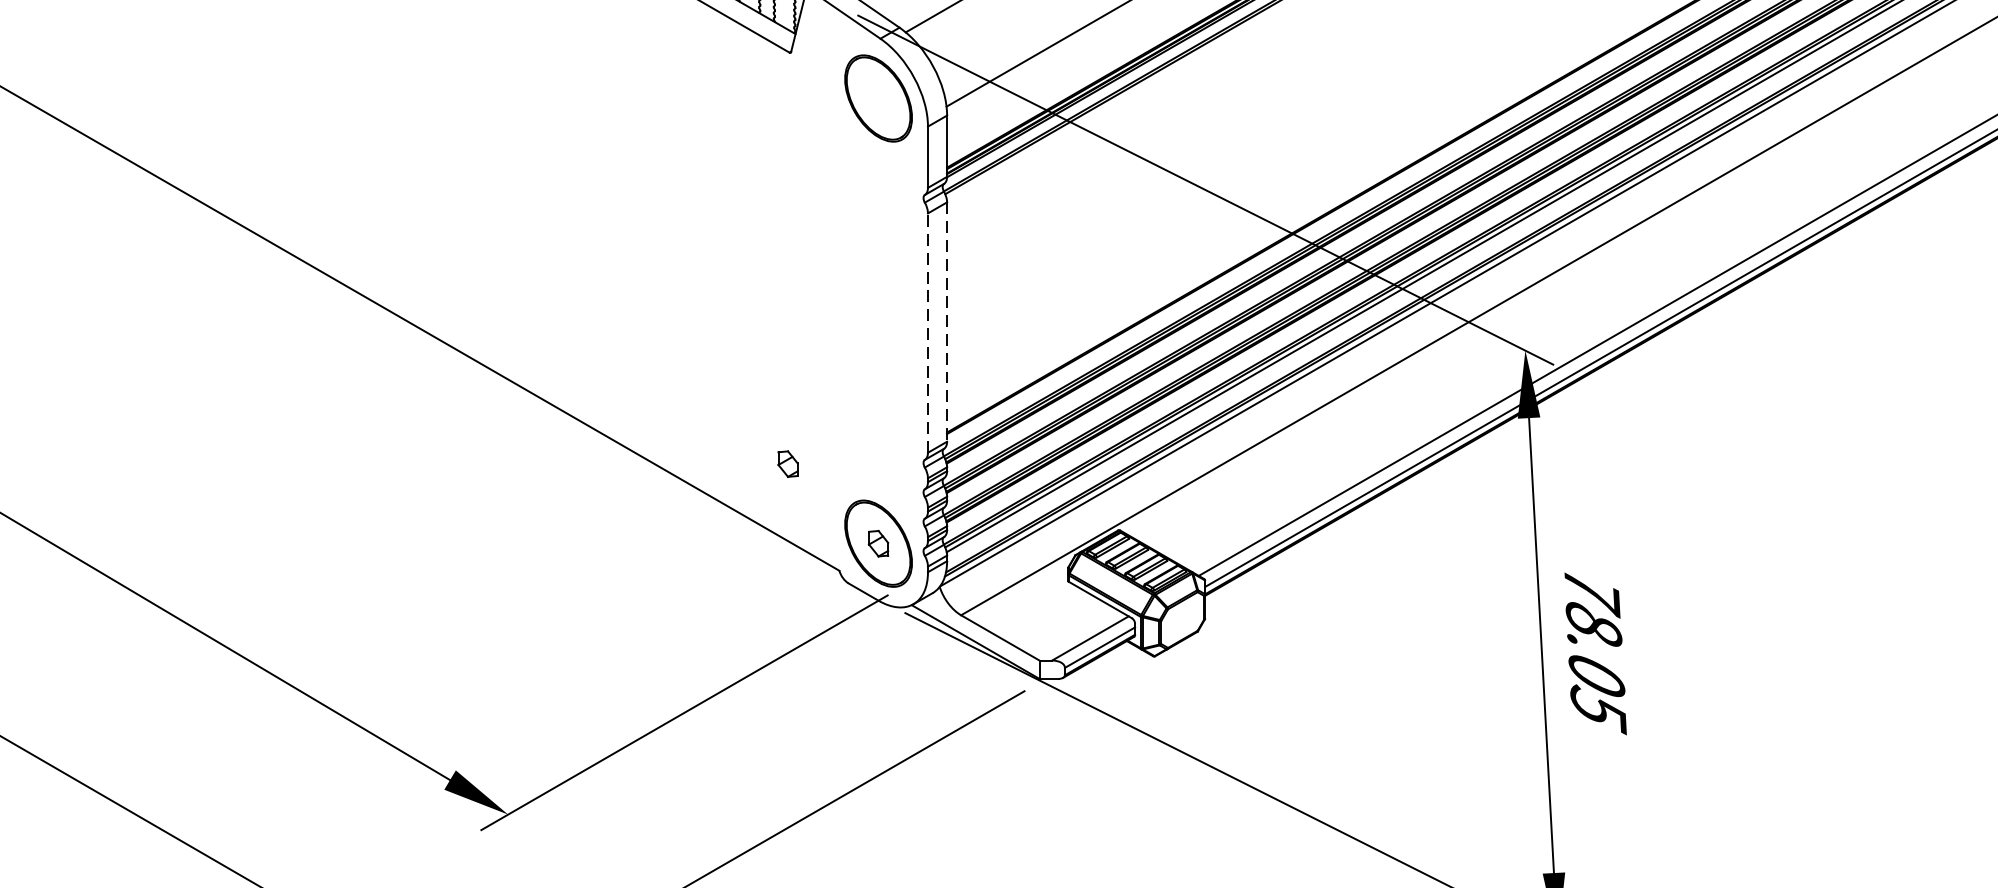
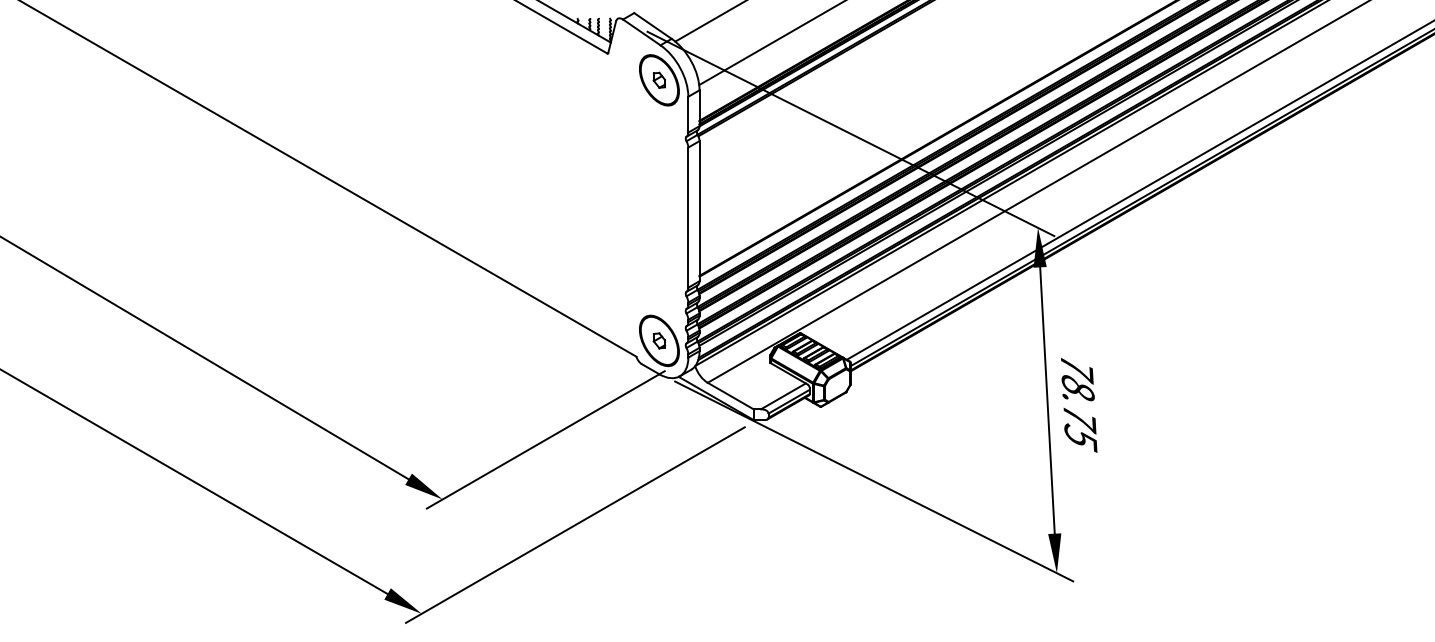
line: (947, 322) -> (699, 211), dashed -> solid
line: (928, 332) -> (688, 217), dashed -> solid
part: (788, 462) -> (659, 79), moved
text: (1596, 679) -> (1079, 420), 78.05 -> 78.75

